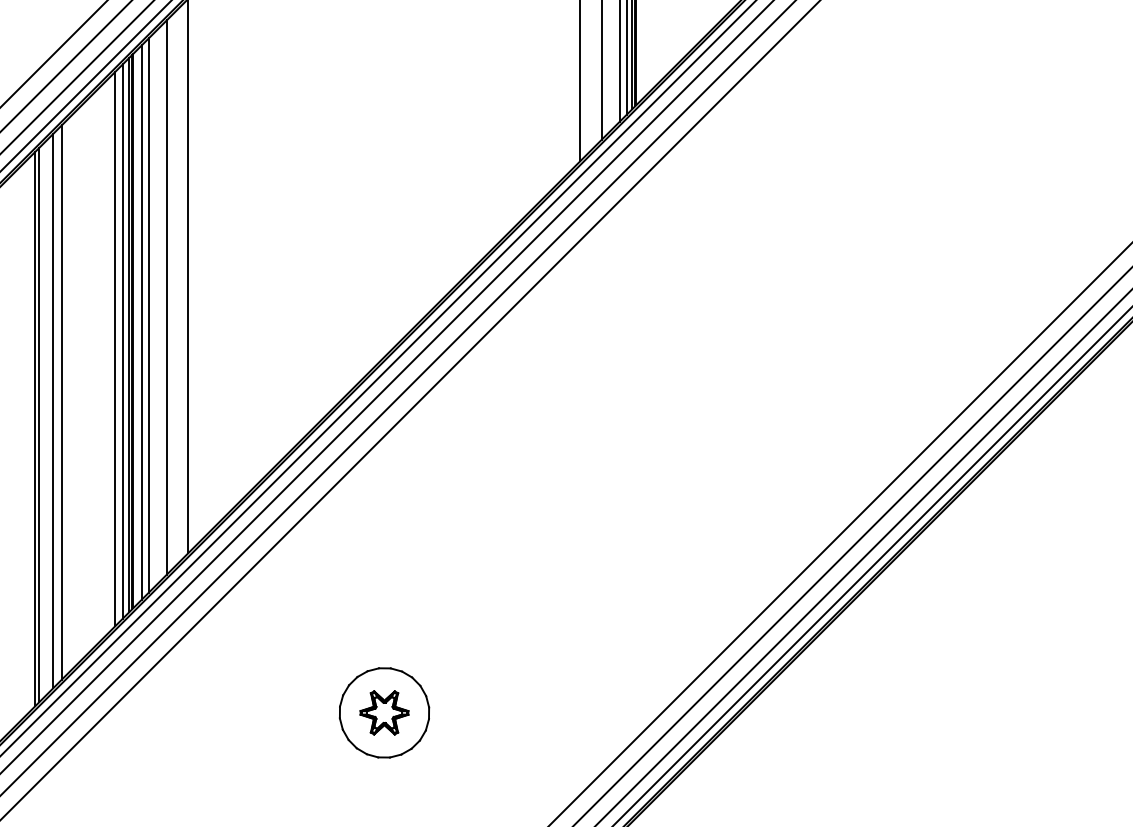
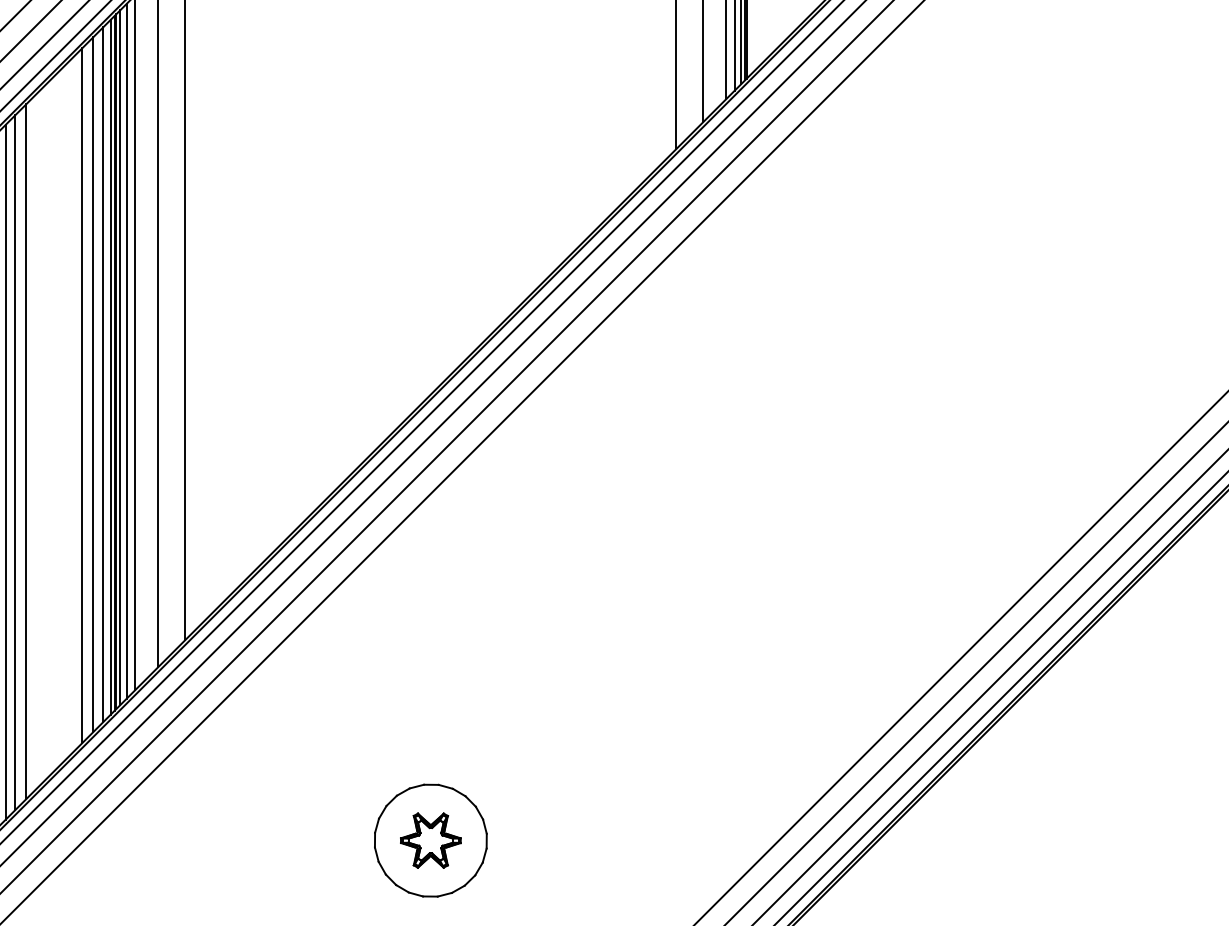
line: (136, 327) -> (119, 357), added
line: (106, 357) -> (82, 395), added
line: (45, 418) -> (5, 471), added

